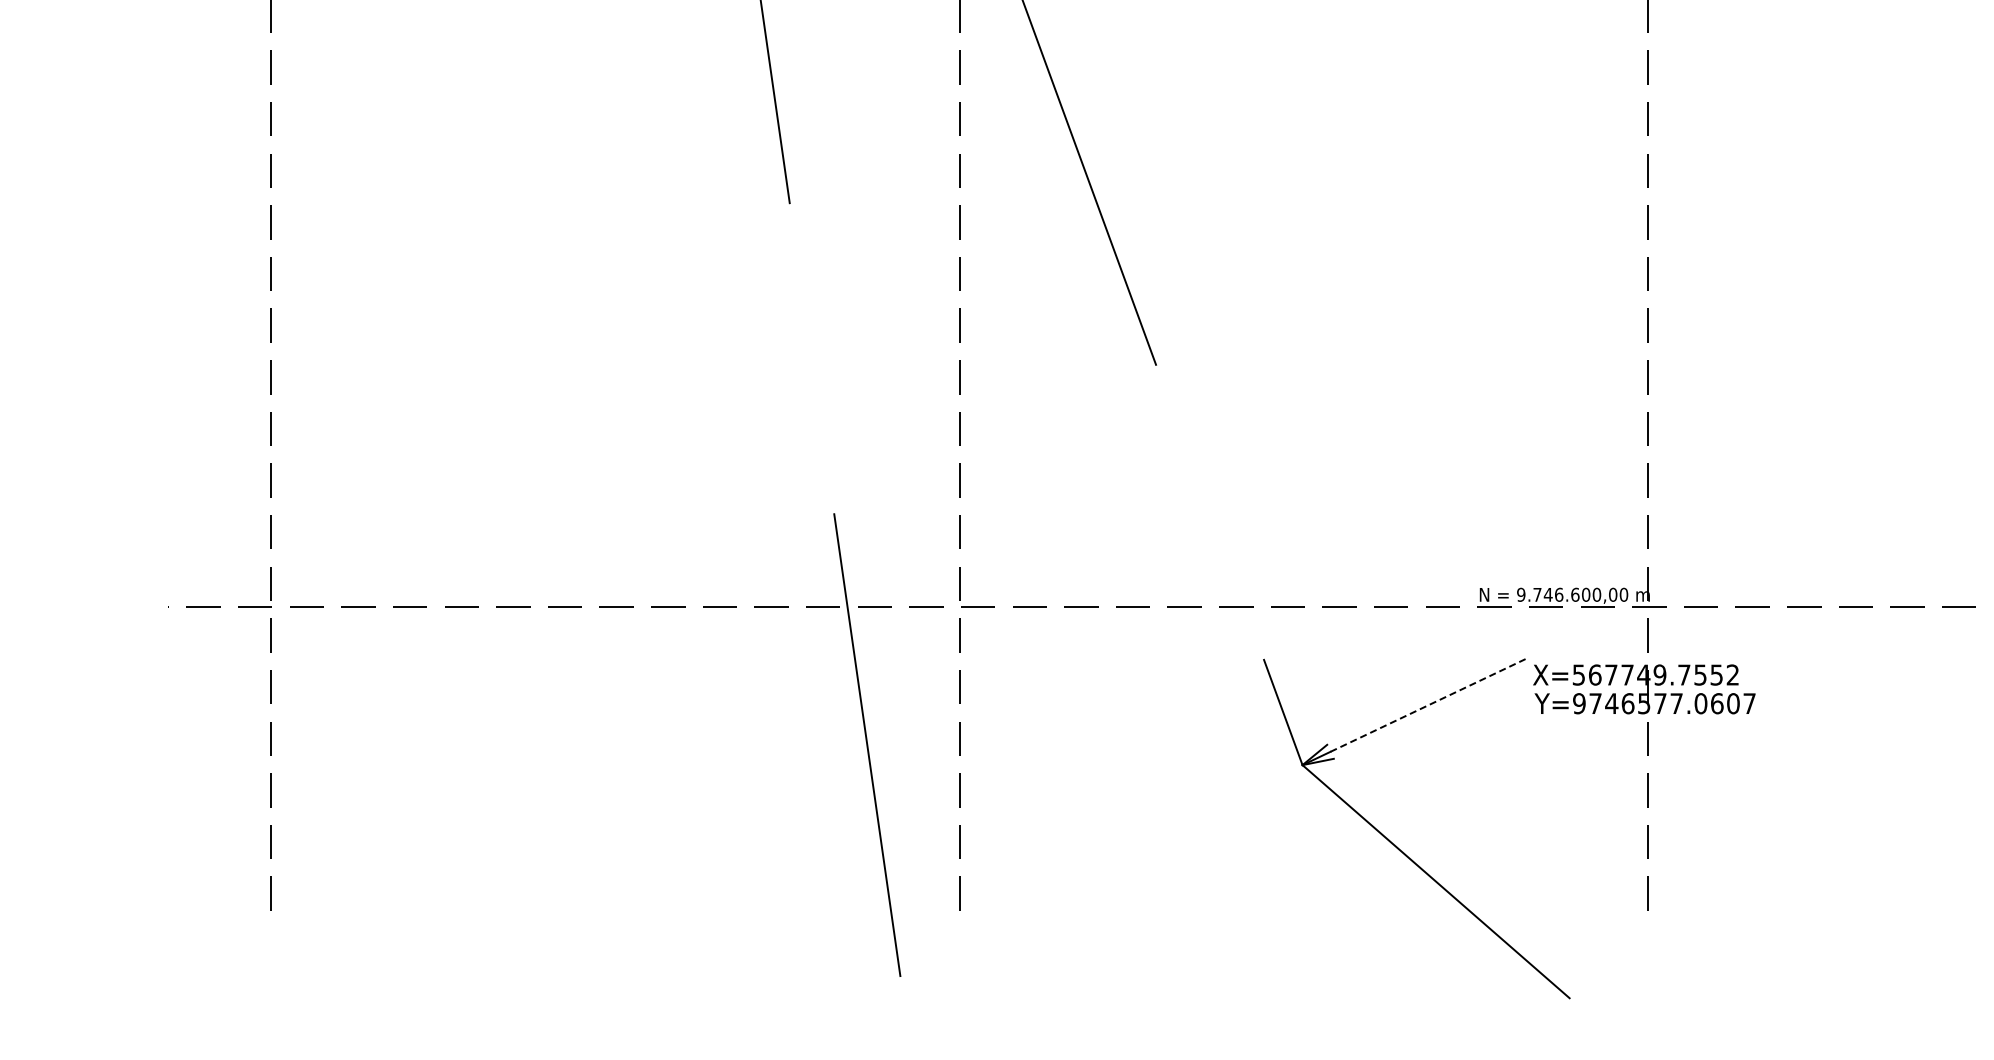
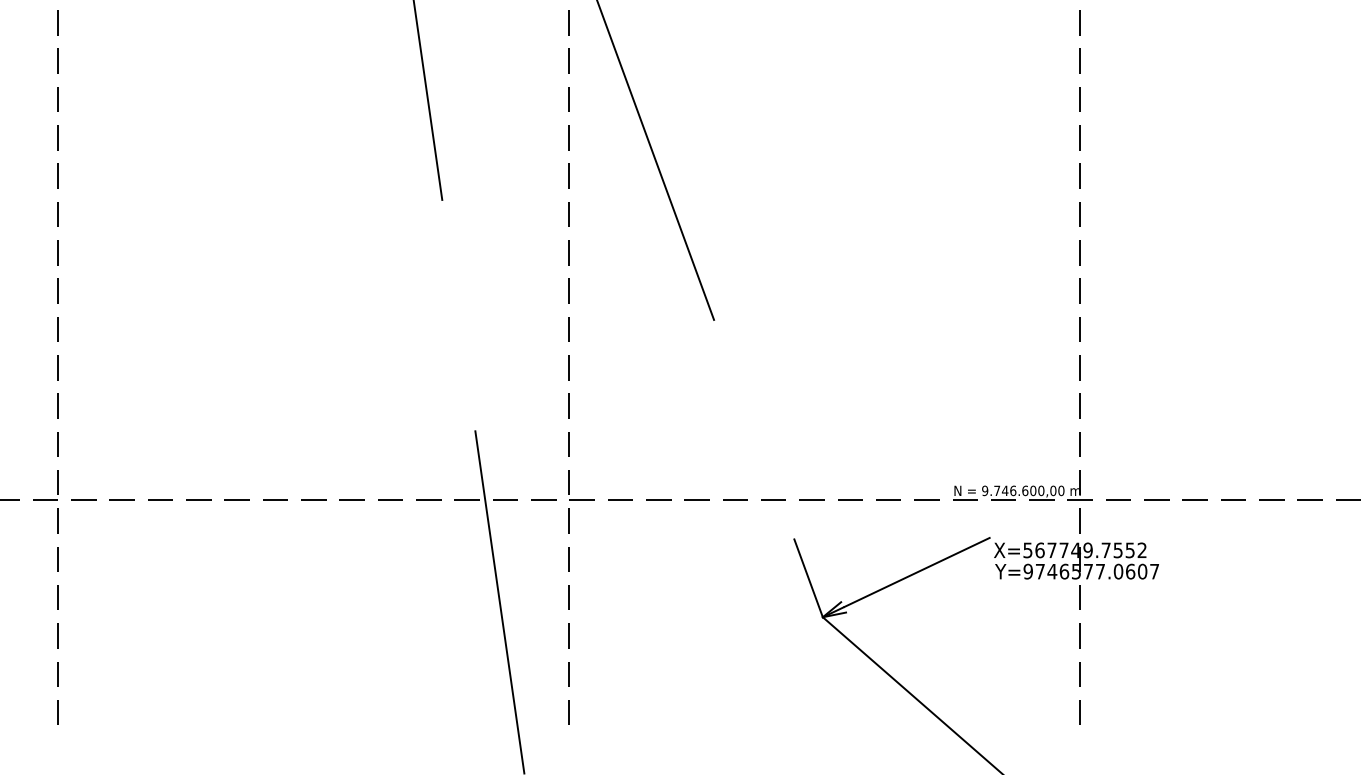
line: (1429, 704) -> (917, 572), dashed -> solid

